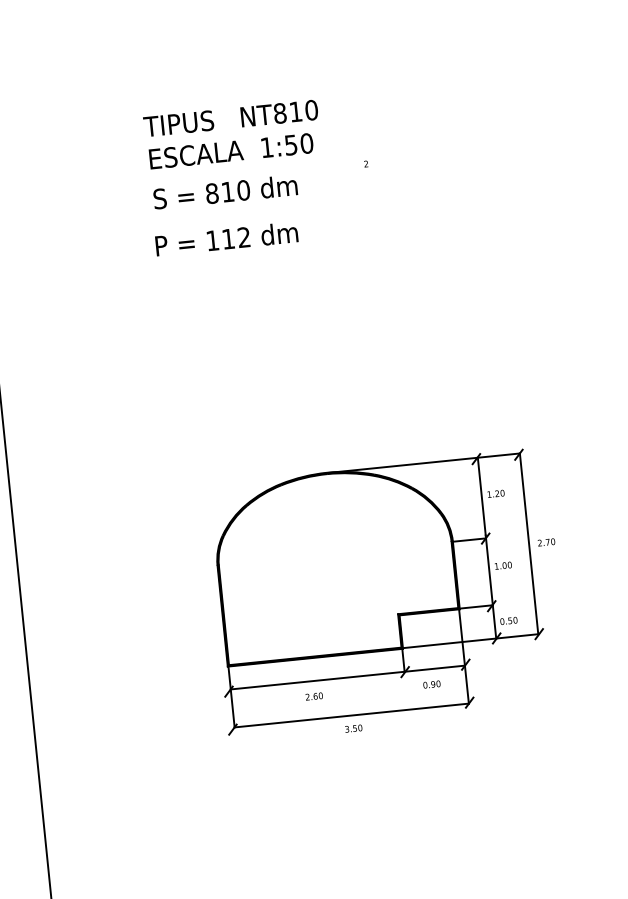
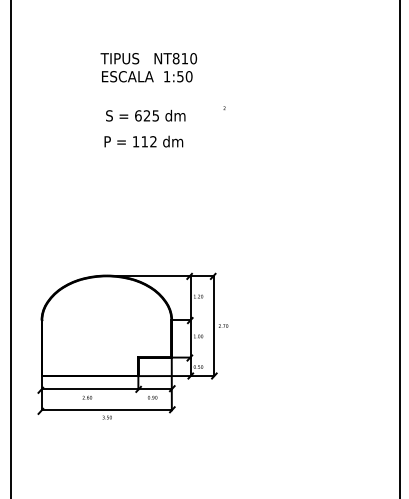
text: (231, 134) -> (148, 67), moved
text: (228, 191) -> (147, 115), 810 -> 625
part: (386, 594) -> (132, 345), moved

